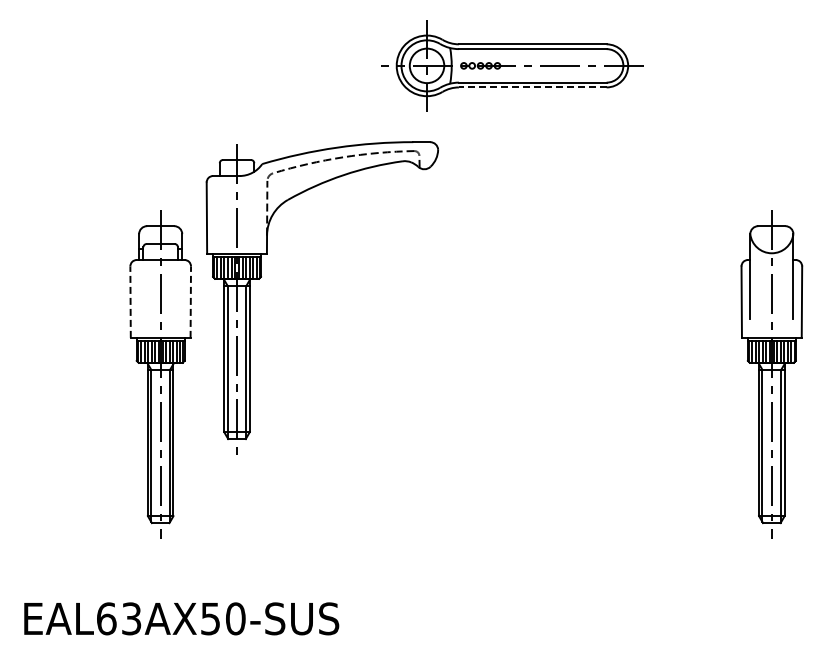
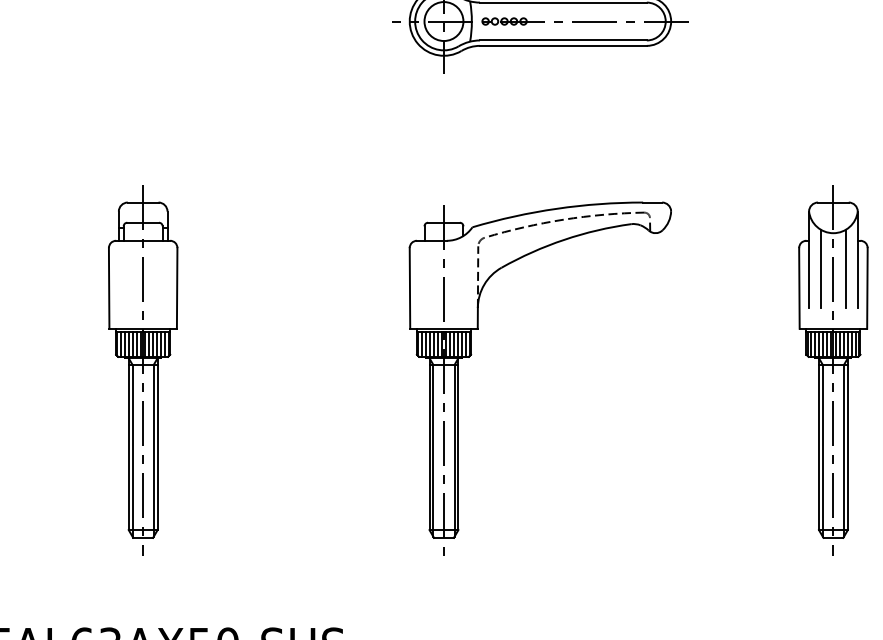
line: (532, 87) -> (563, 45), dashed -> solid
part: (261, 277) -> (471, 355), moved
line: (760, 284) -> (820, 268), added
line: (783, 284) -> (846, 268), added
line: (130, 302) -> (109, 288), dashed -> solid
line: (190, 302) -> (176, 288), dashed -> solid

